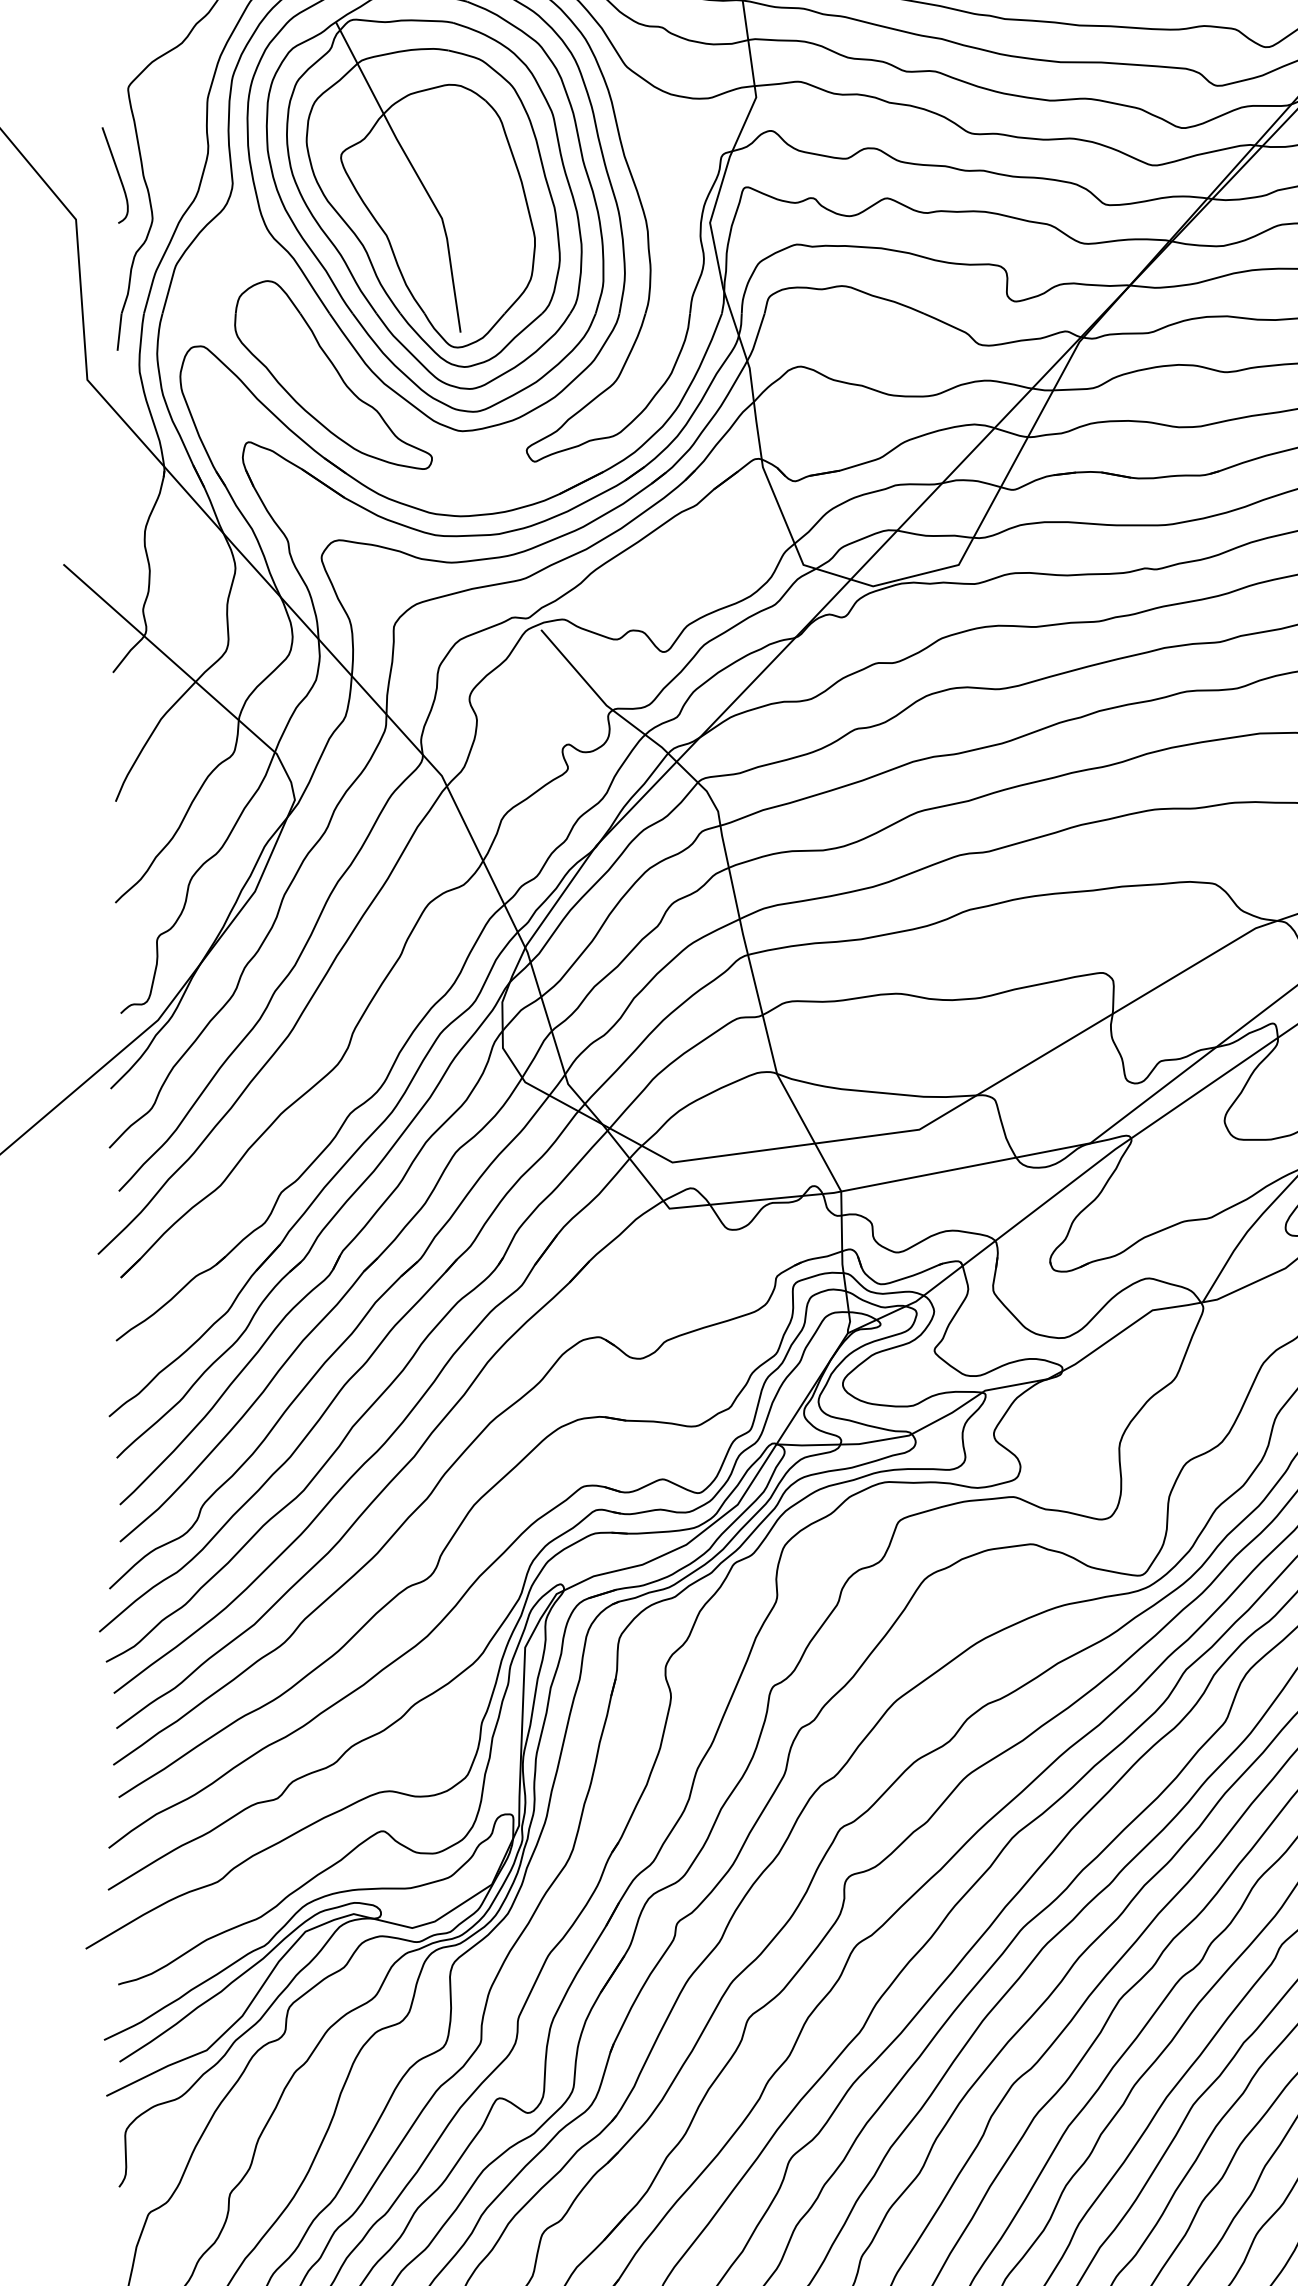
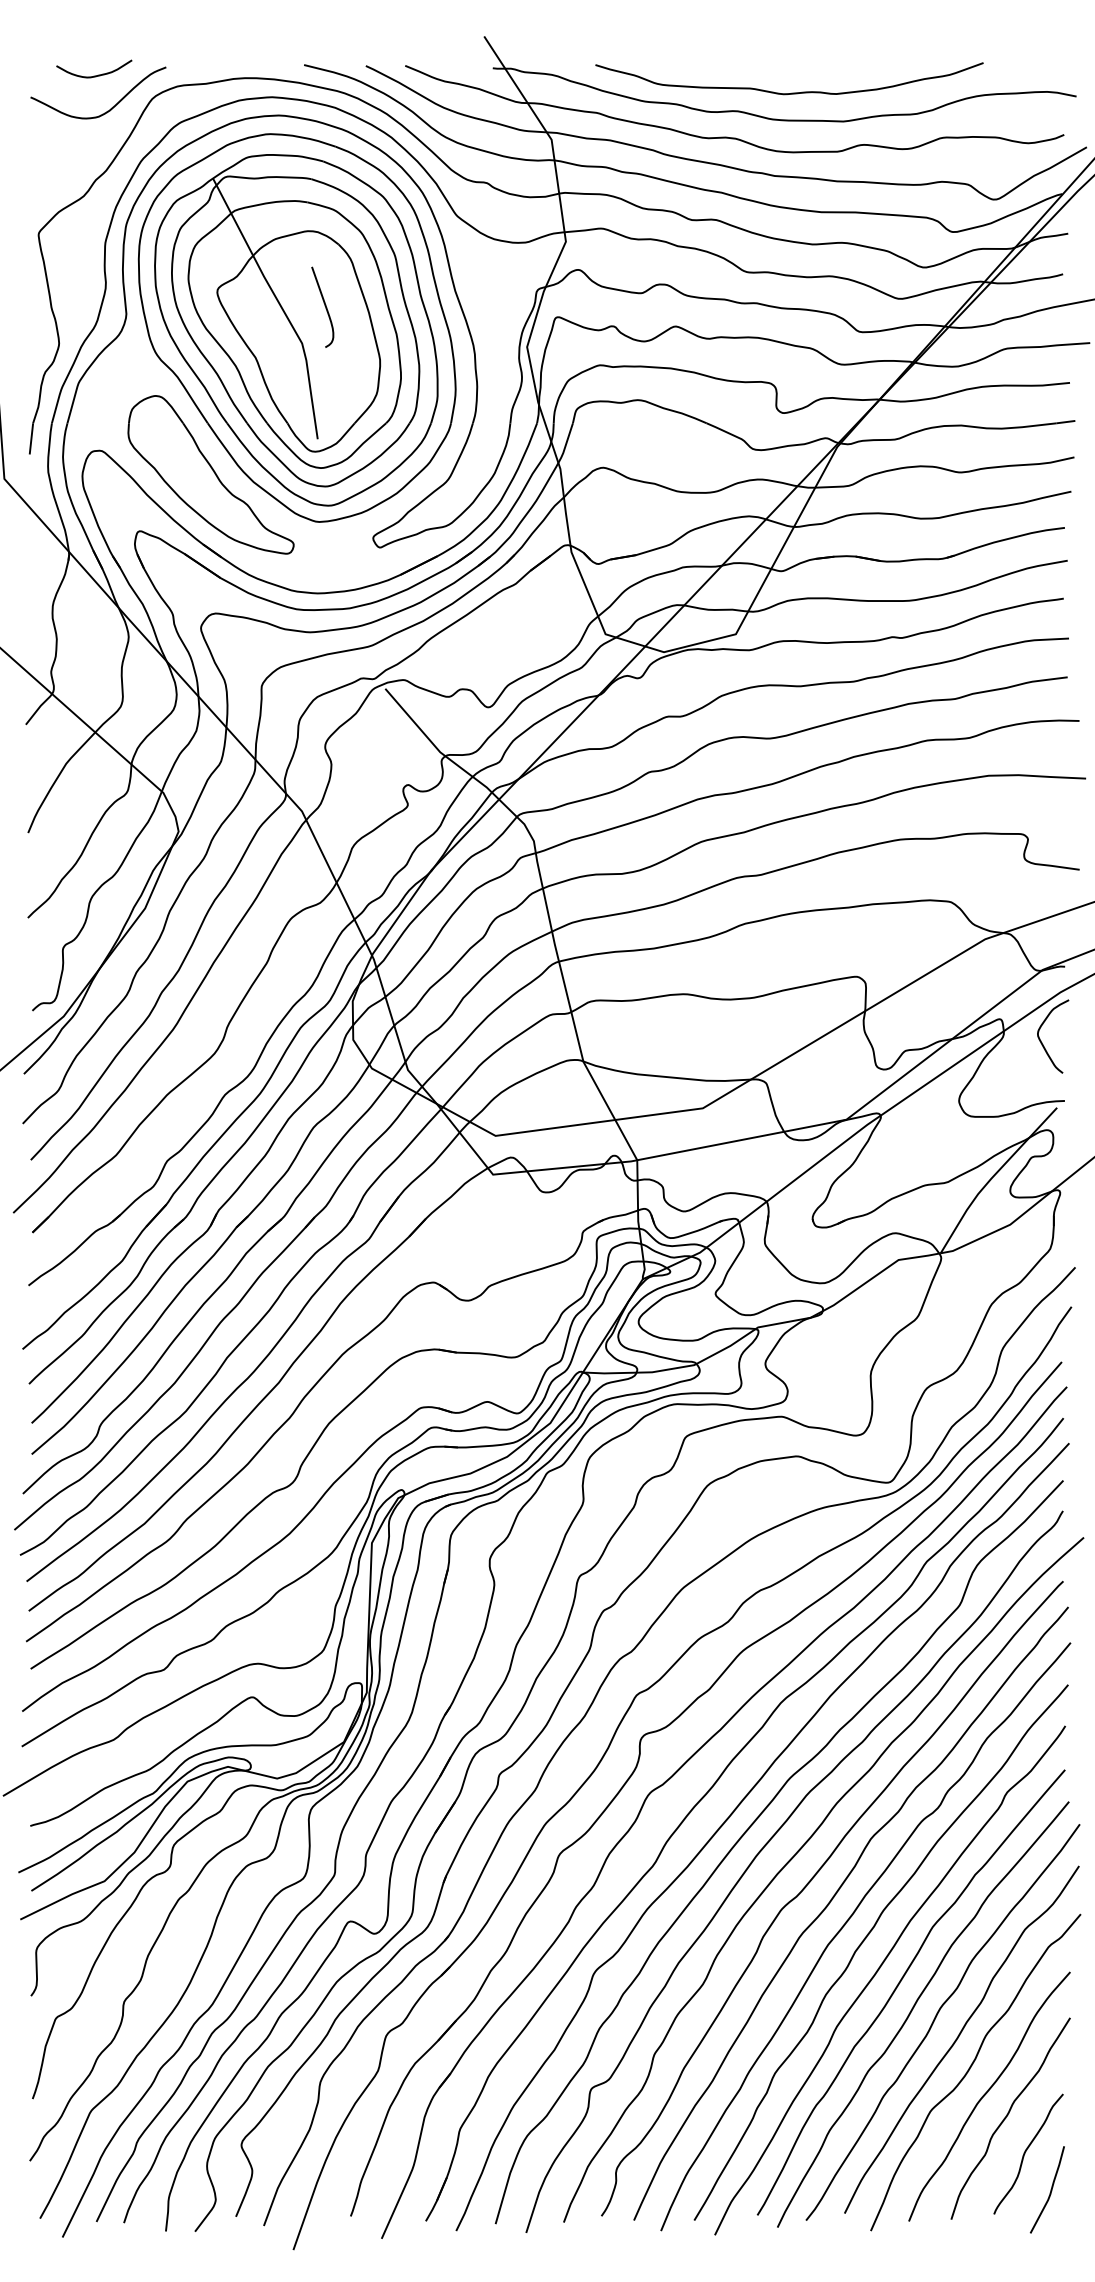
curve: (117, 174) -> (324, 306), moved

